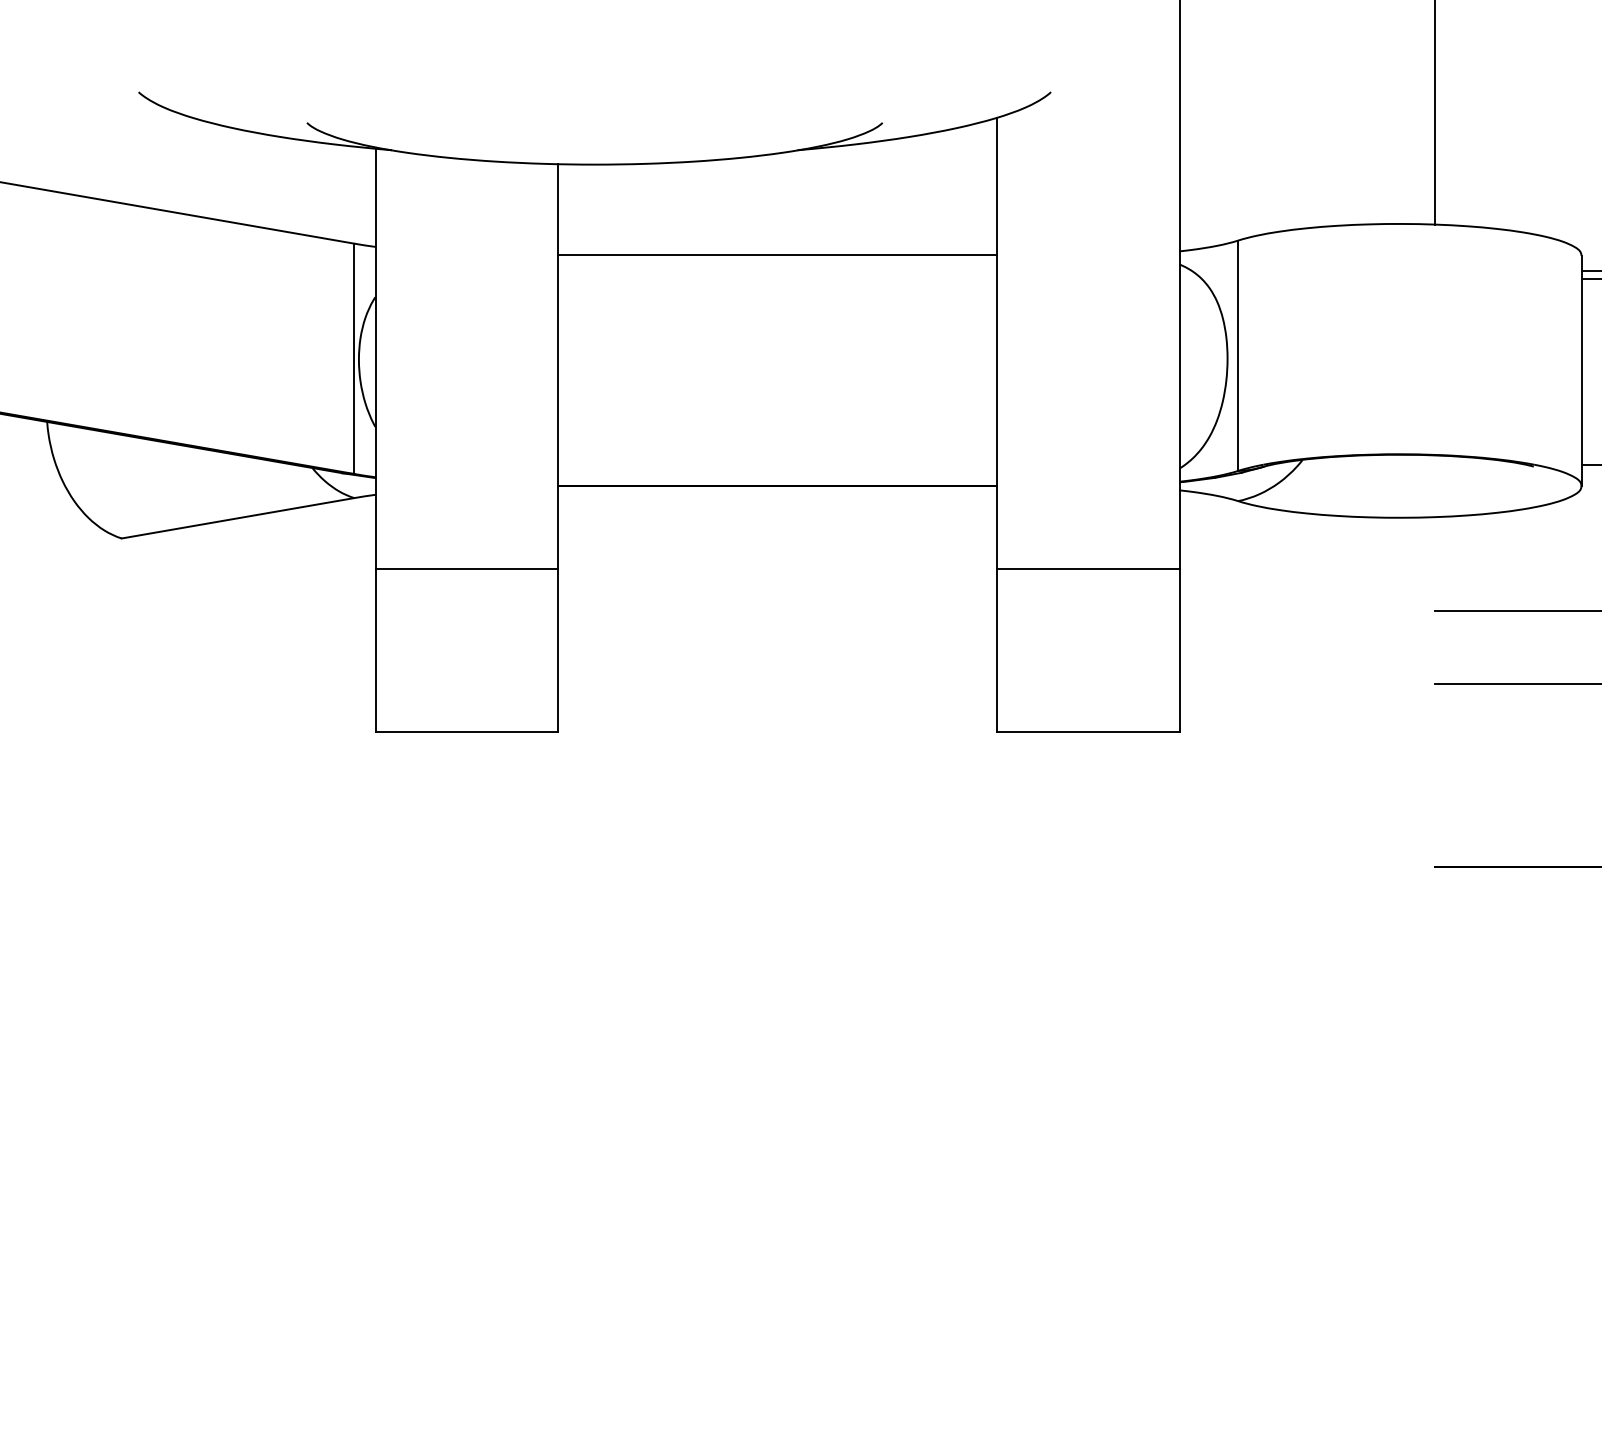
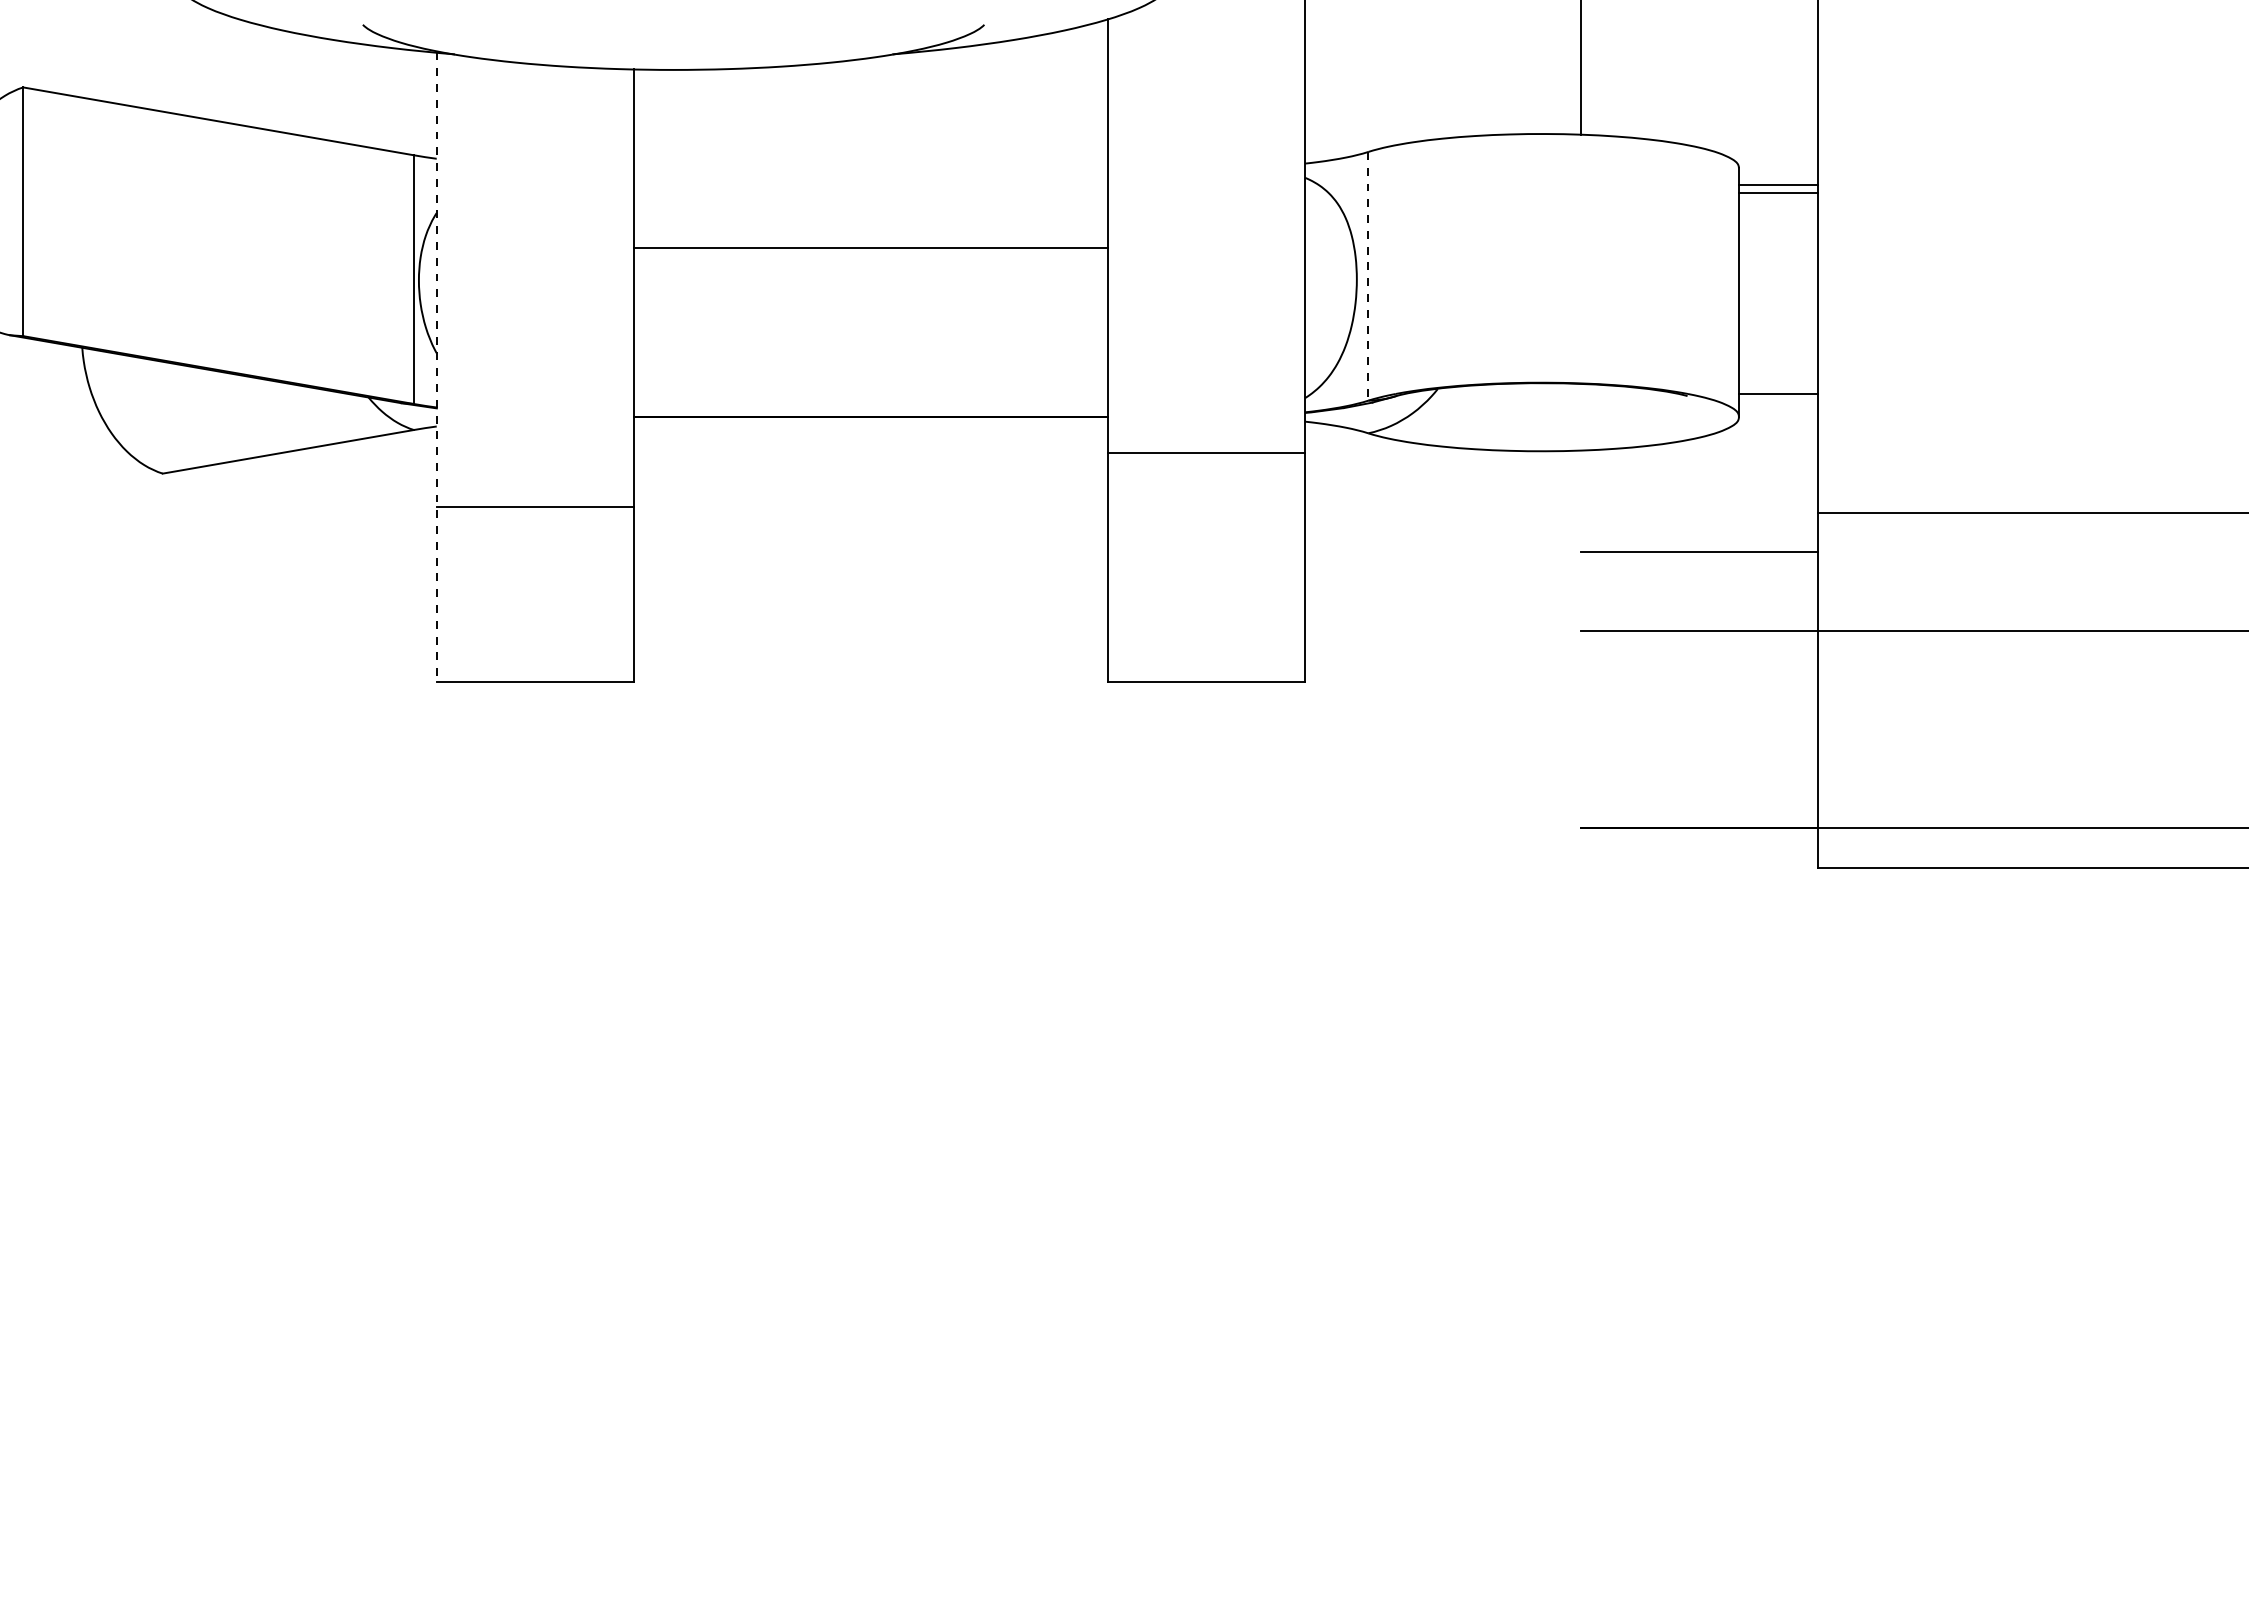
line: (777, 254) -> (870, 247), moved
line: (1238, 355) -> (1368, 276), solid -> dashed
line: (375, 440) -> (436, 367), solid -> dashed
line: (1088, 568) -> (1206, 452), moved

